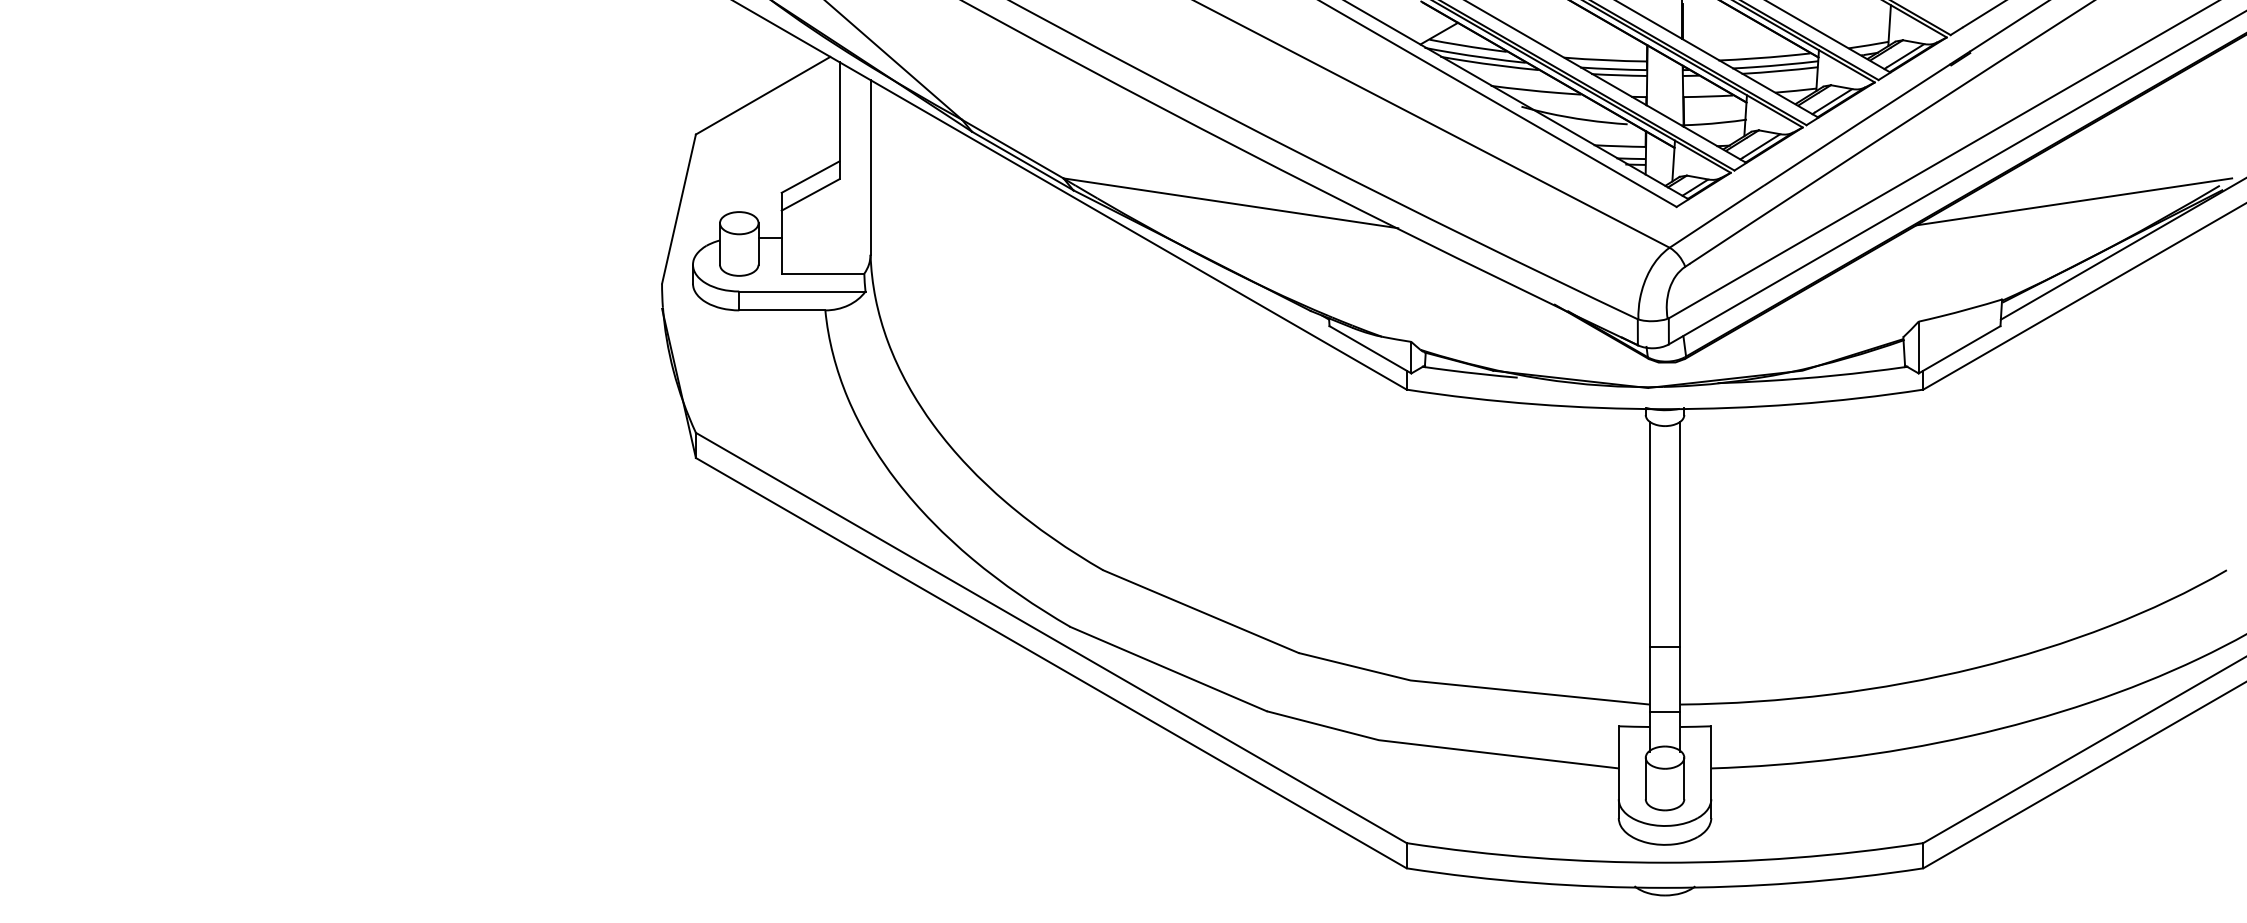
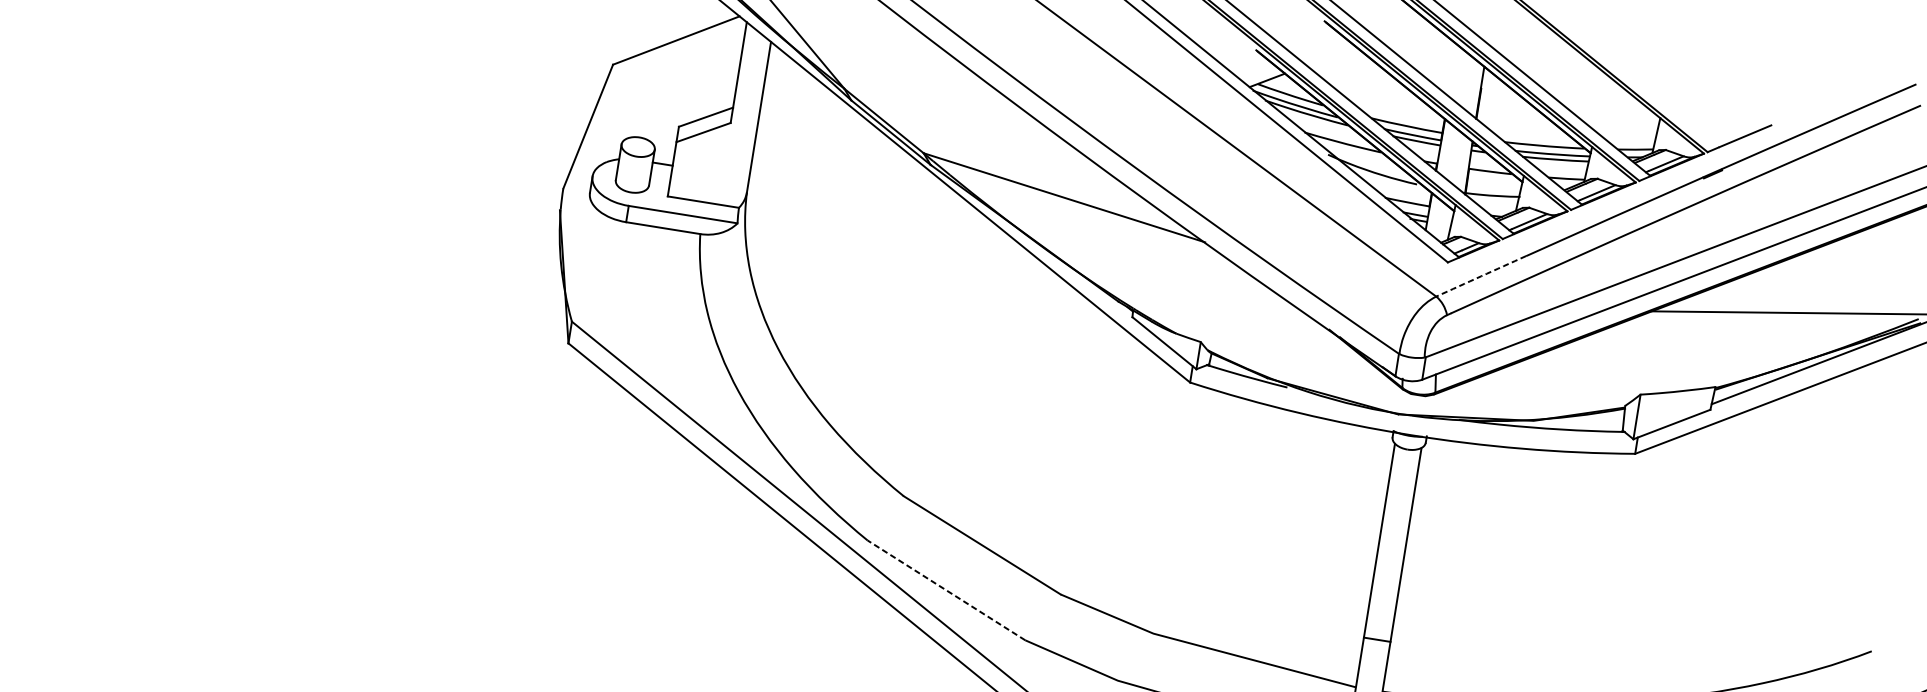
arc: (1716, 216) -> (1480, 276), solid -> dashed
line: (1168, 669) -> (946, 590), solid -> dashed

